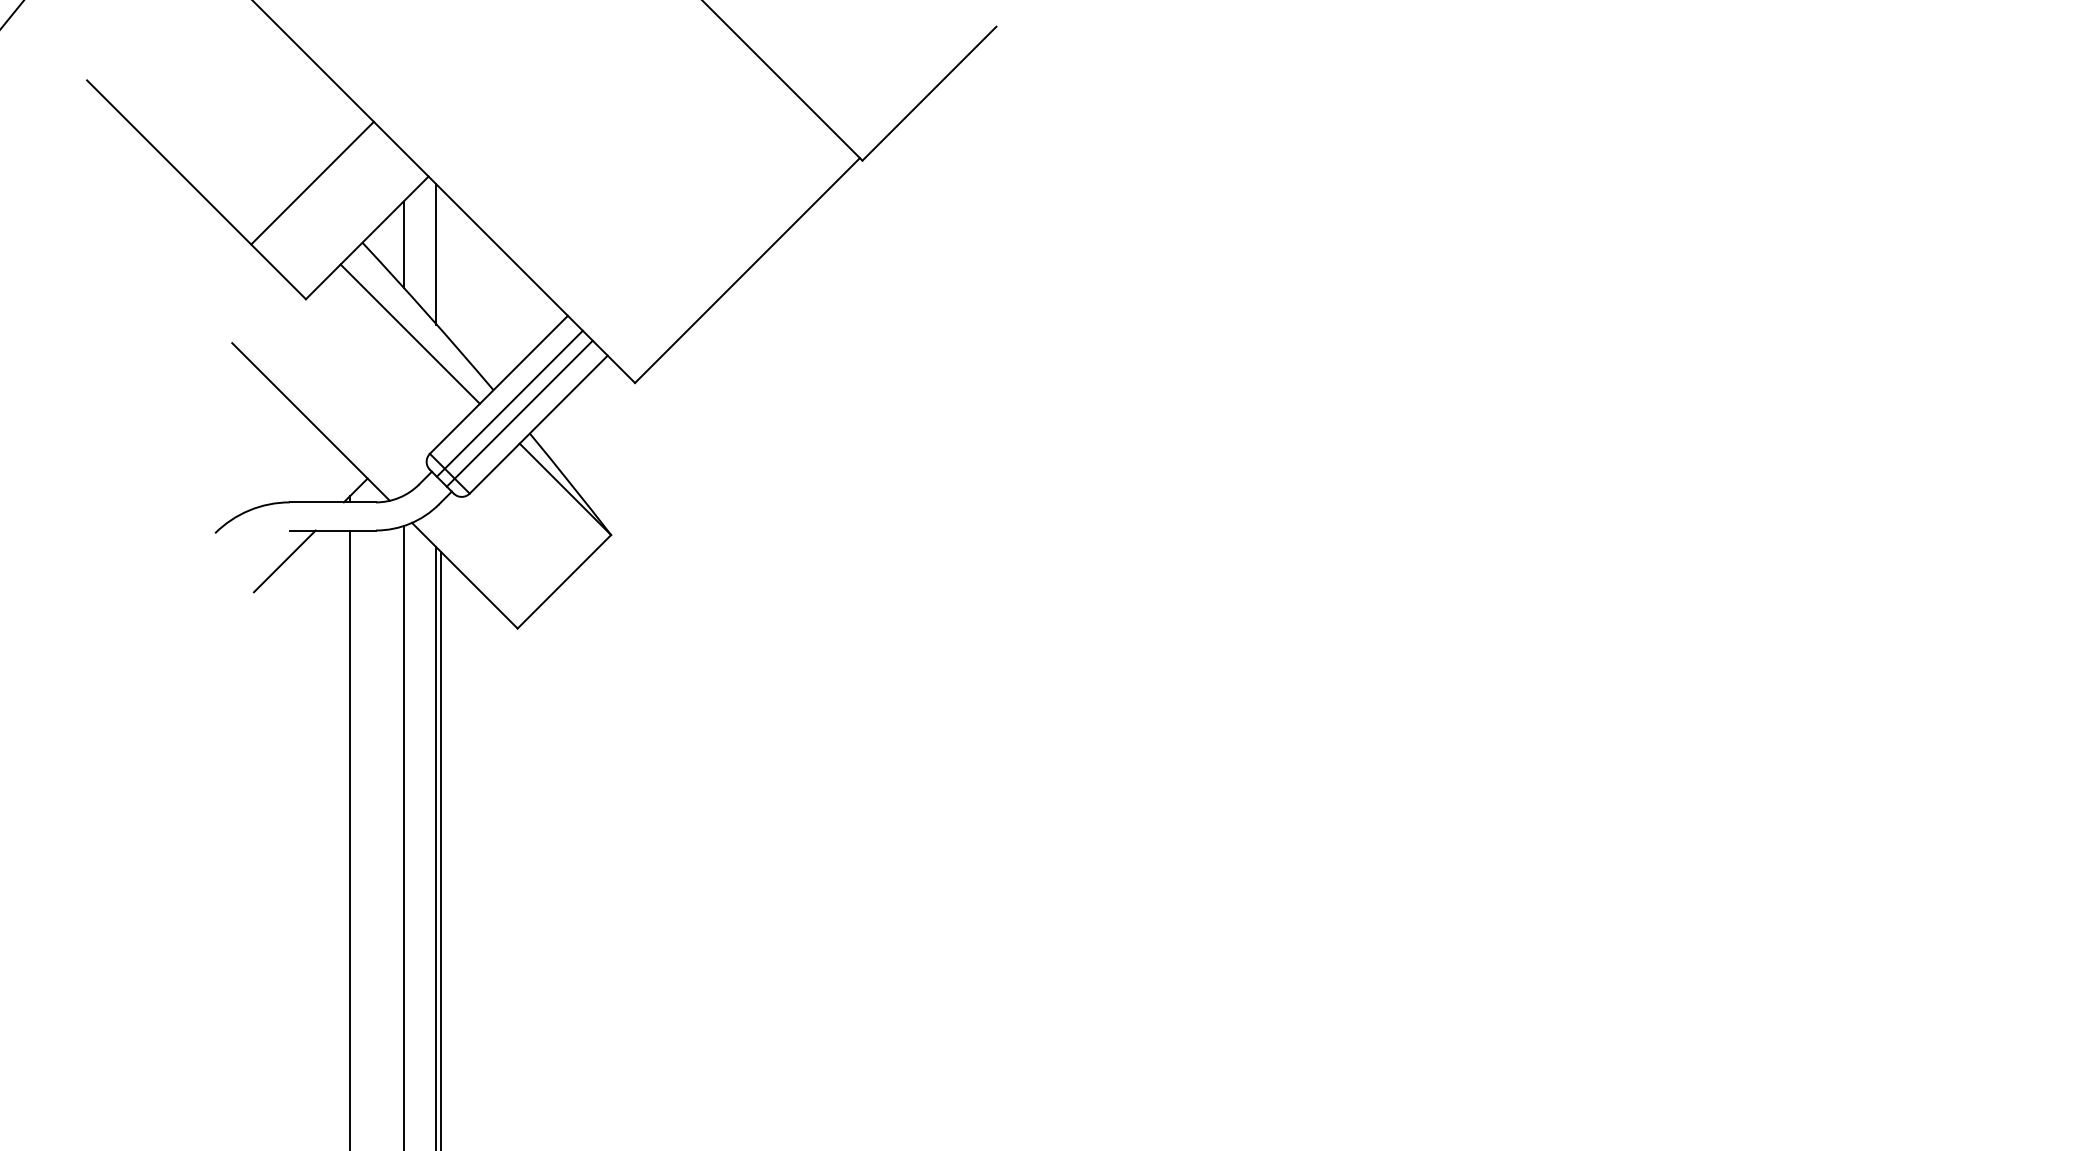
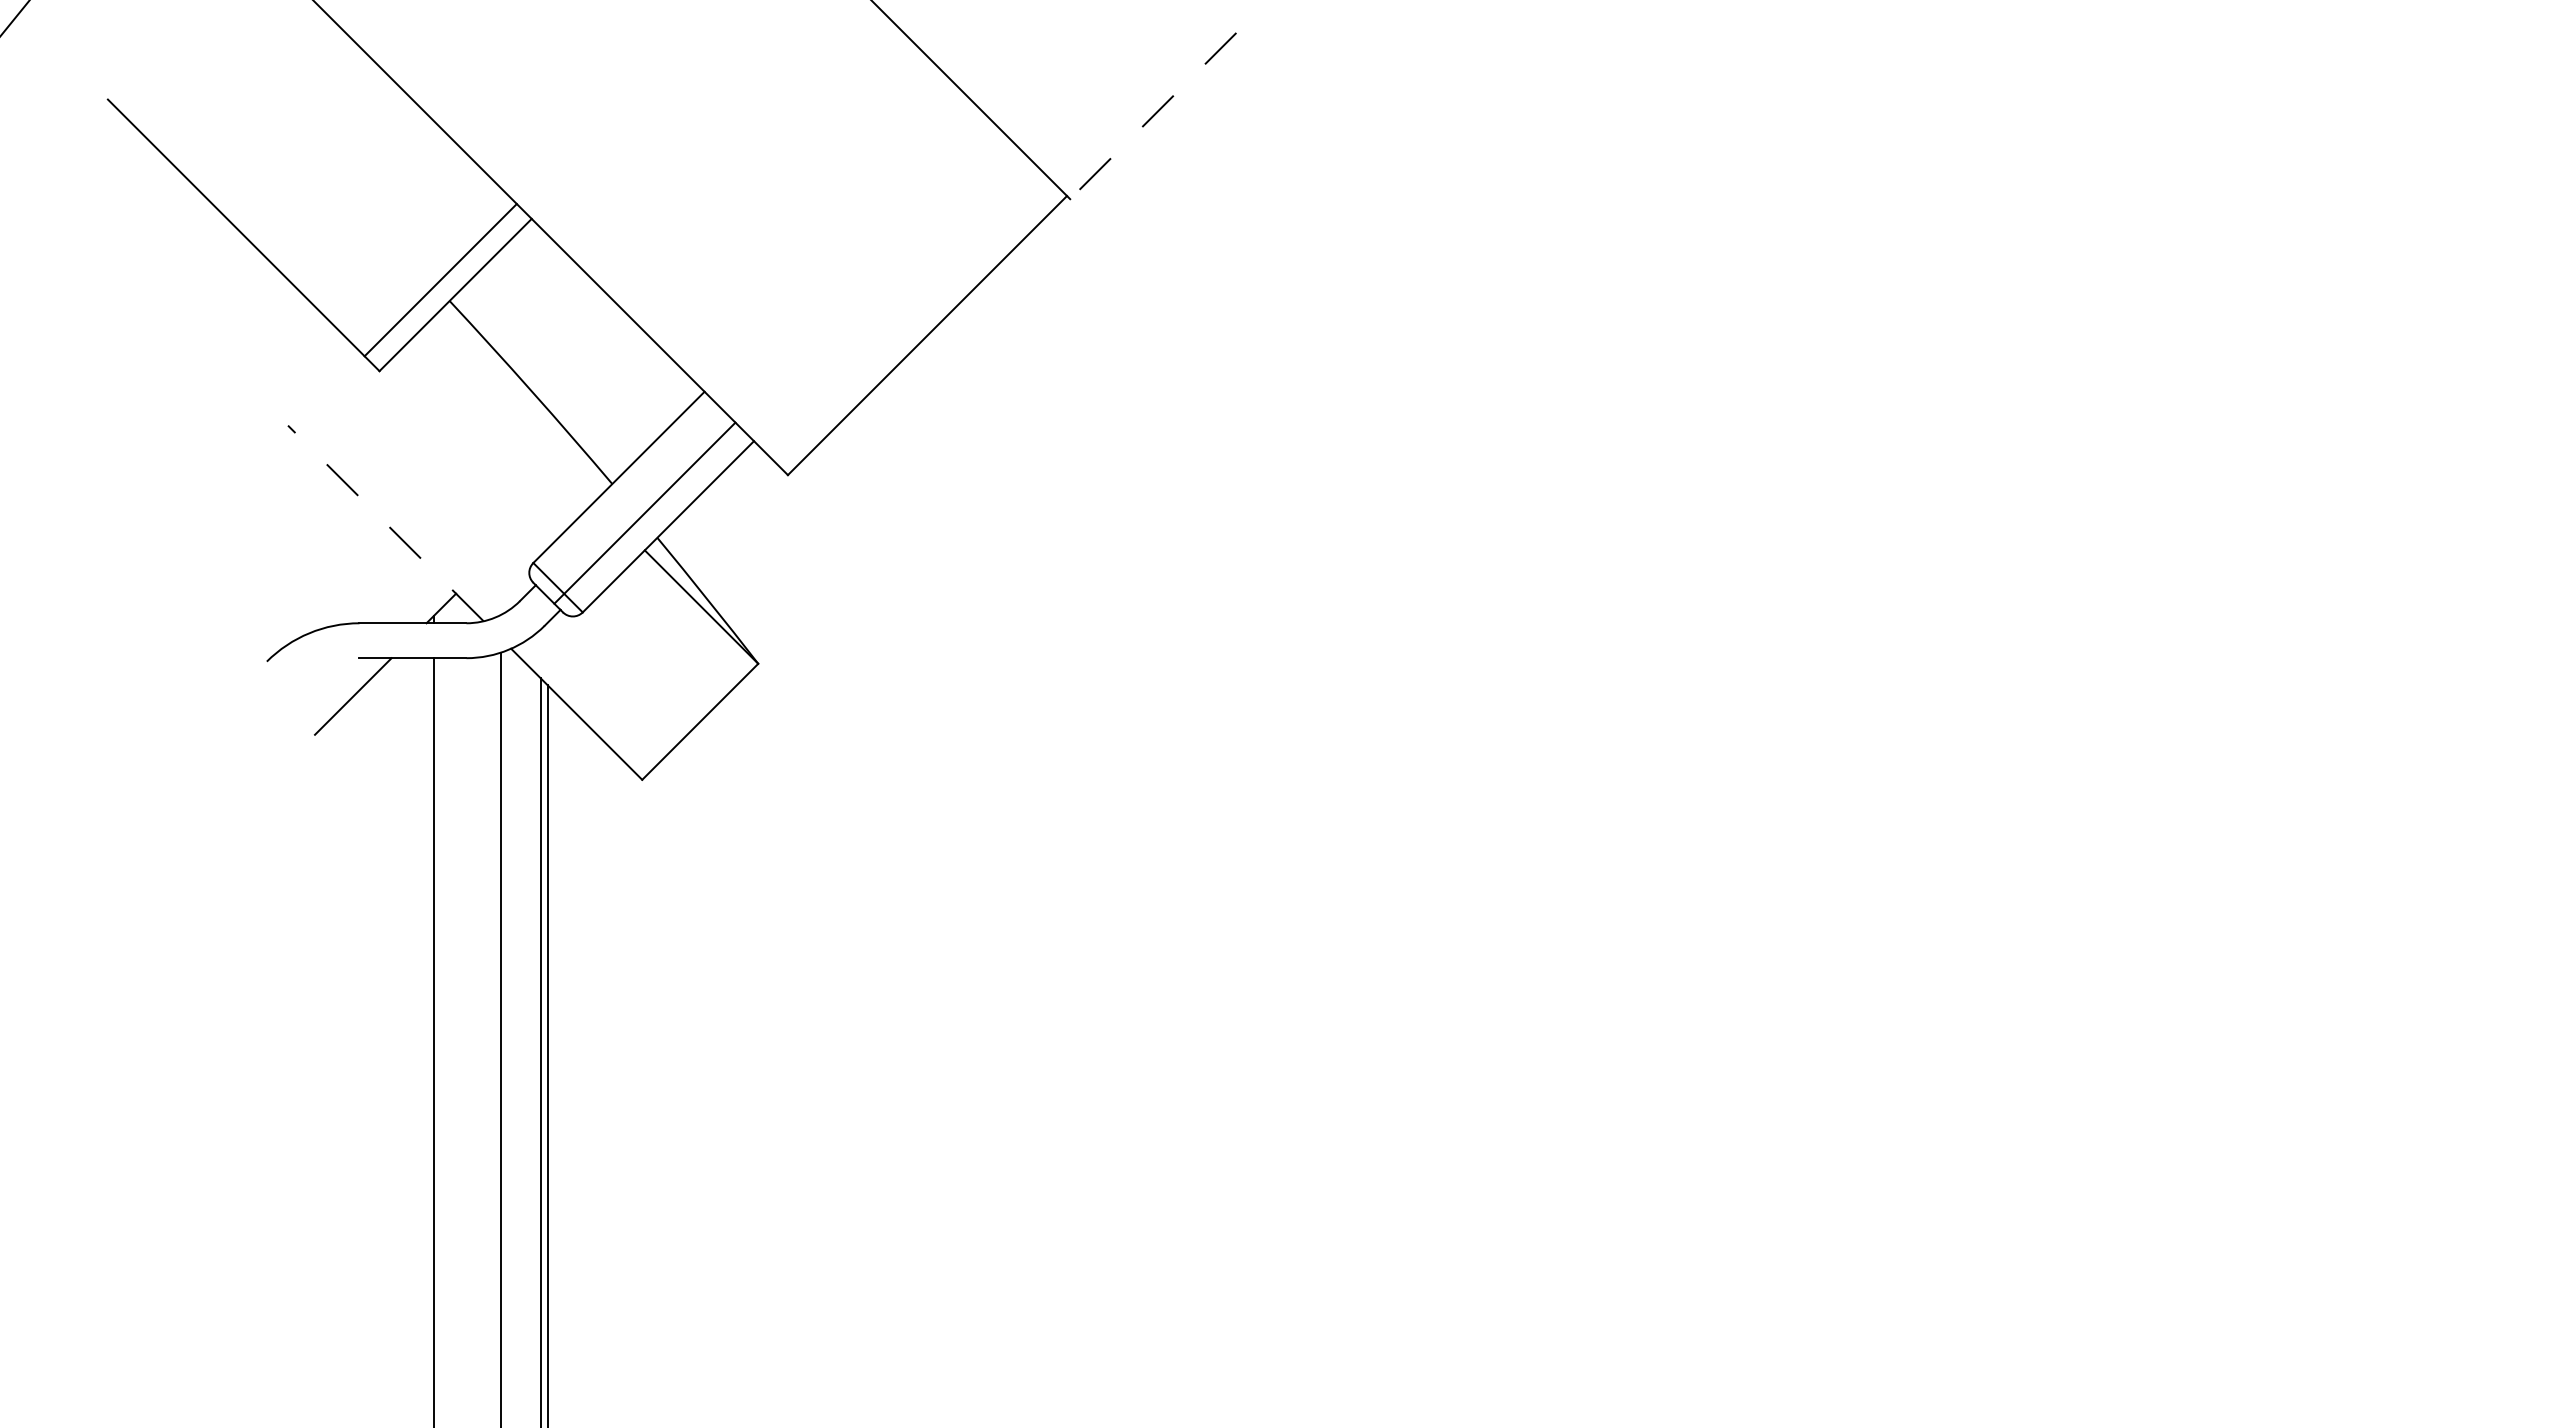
line: (929, 94) -> (1153, 116), solid -> dashed
line: (312, 183) -> (440, 280), moved
line: (403, 244) -> (500, 303), removed
line: (435, 253) -> (540, 314), removed
line: (409, 334) -> (508, 414), removed
line: (509, 403) -> (632, 500), removed
line: (310, 421) -> (385, 523), solid -> dashed

